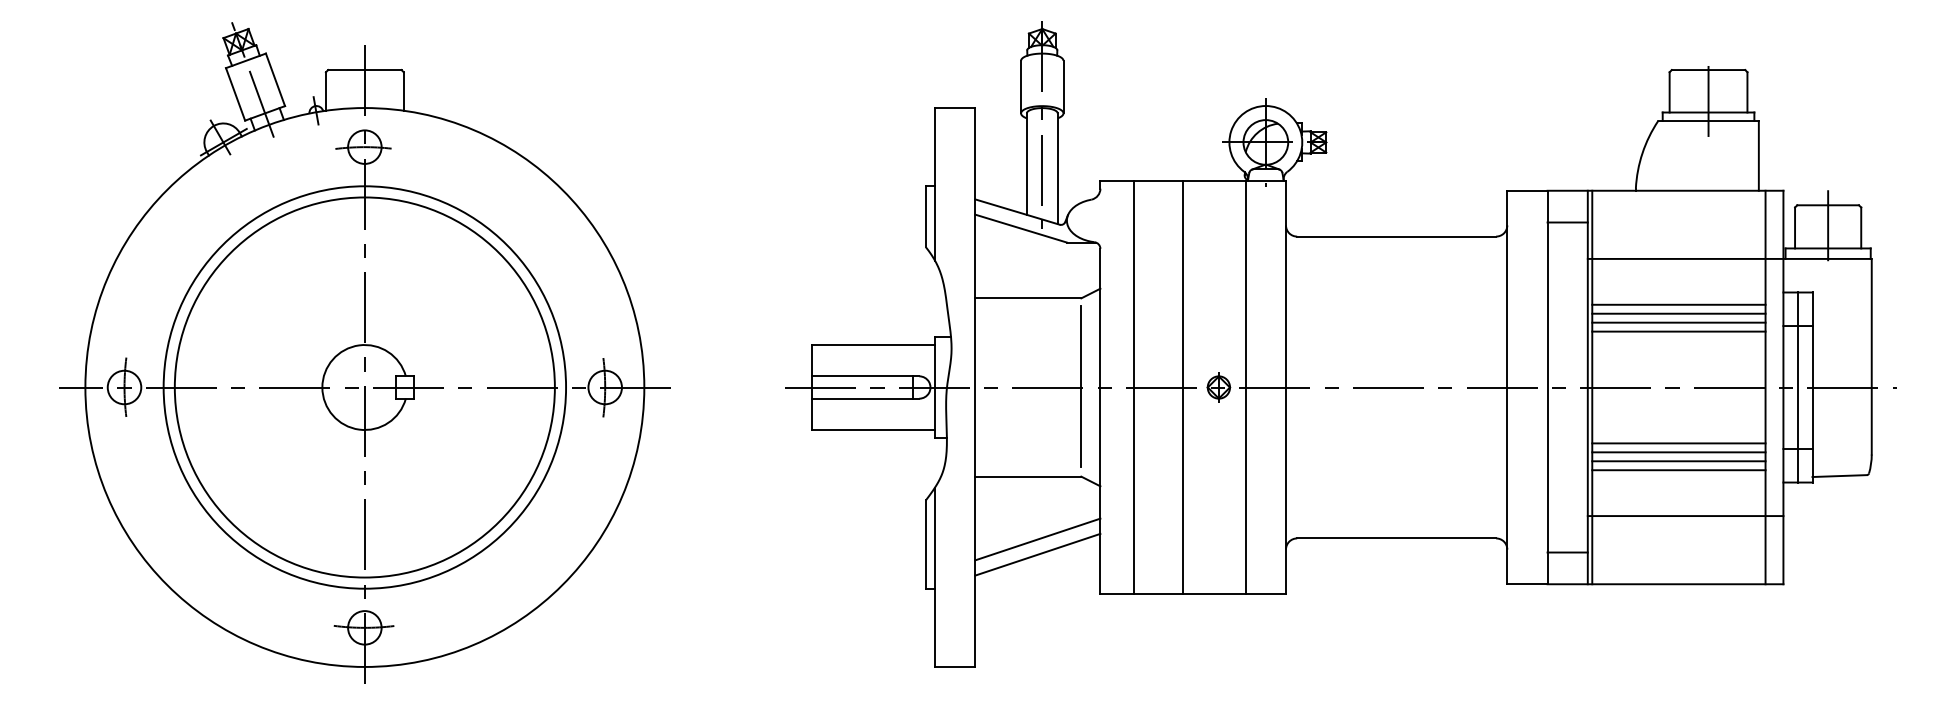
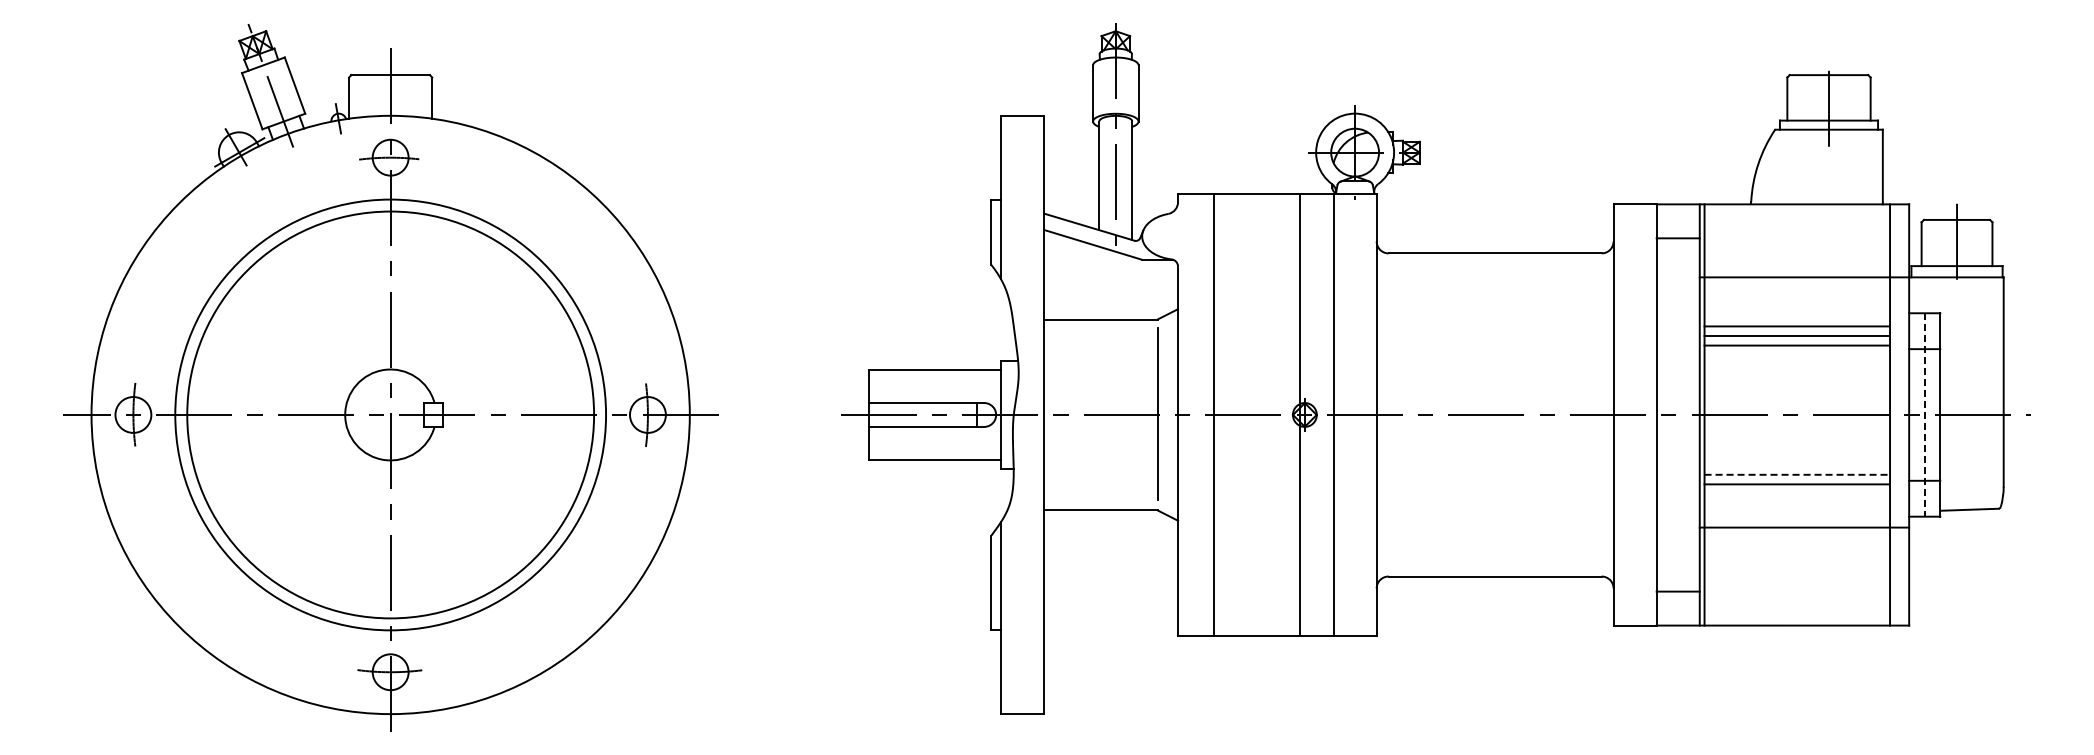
line: (1679, 331) -> (1797, 355), removed
line: (1183, 387) -> (1299, 414), moved
line: (1797, 387) -> (1924, 414), solid -> dashed
line: (1679, 443) -> (1797, 474), solid -> dashed
line: (1679, 460) -> (1797, 493), removed
line: (1679, 470) -> (1797, 503), removed
line: (1685, 515) -> (1804, 527), moved
line: (1038, 539) -> (1111, 577), removed
line: (1038, 554) -> (1111, 593), removed

